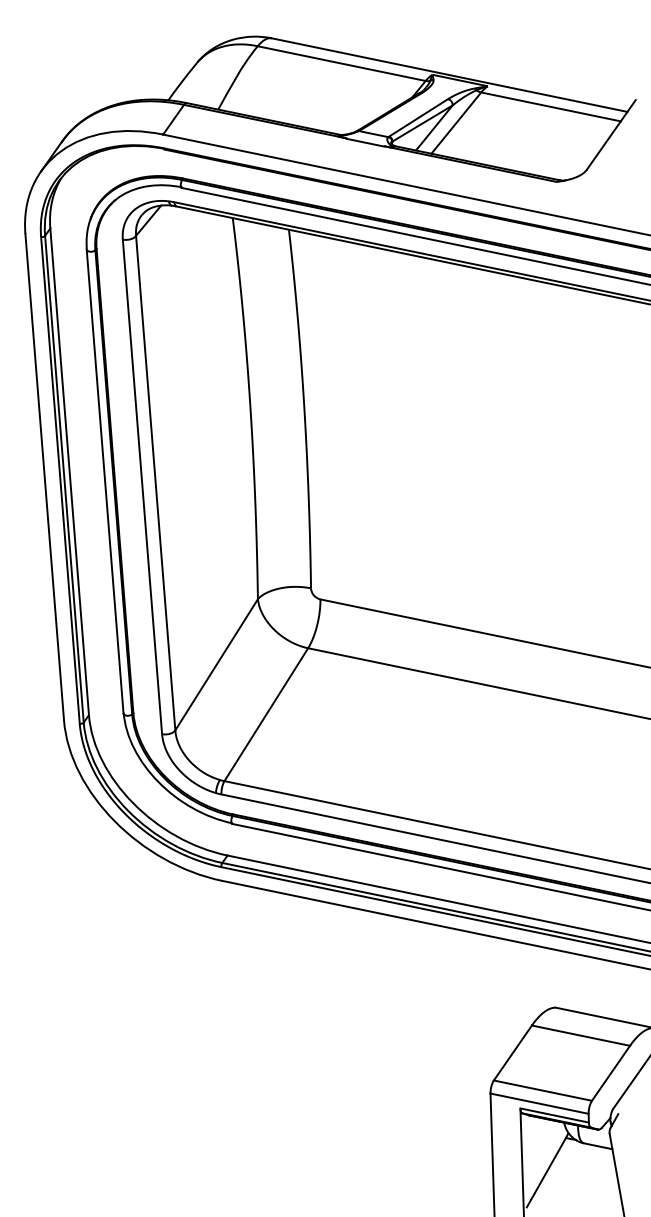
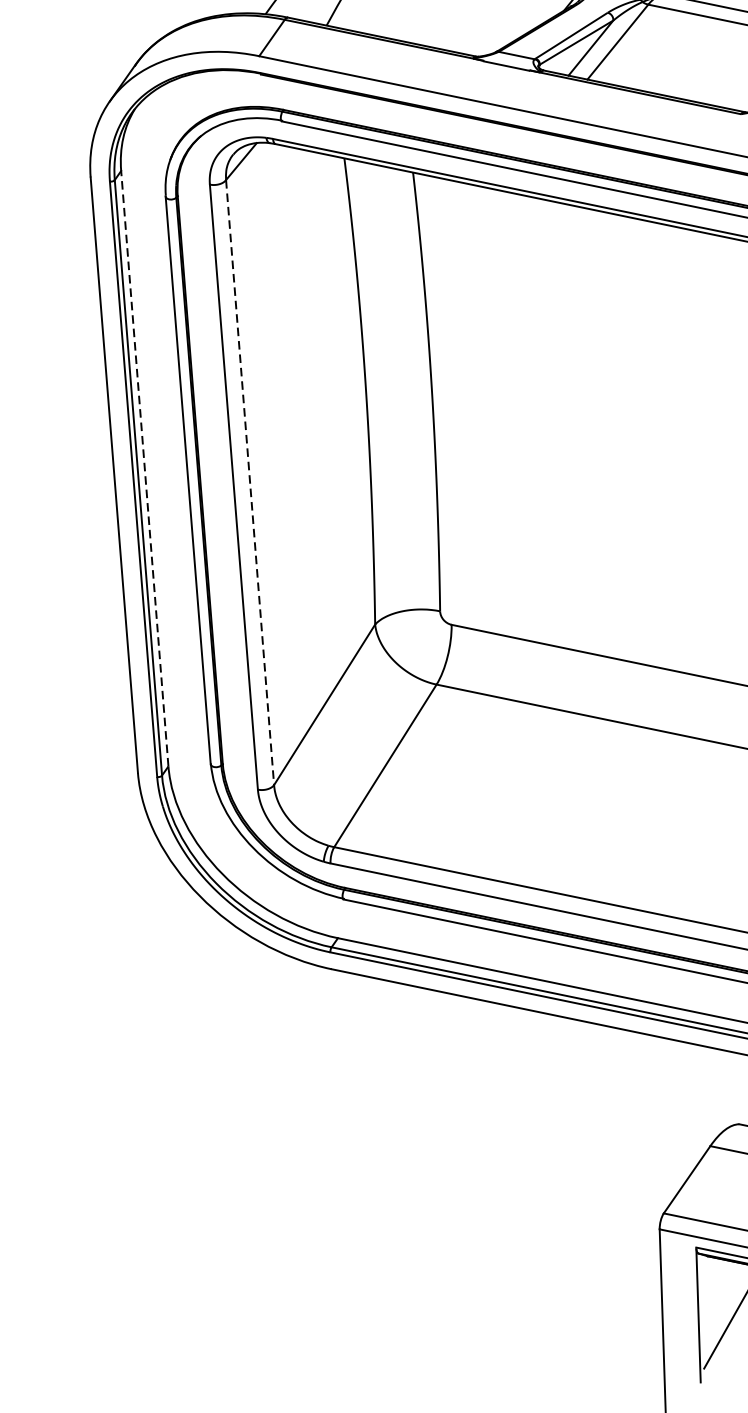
line: (69, 471) -> (144, 468), solid -> dashed
line: (155, 483) -> (249, 483), solid -> dashed

